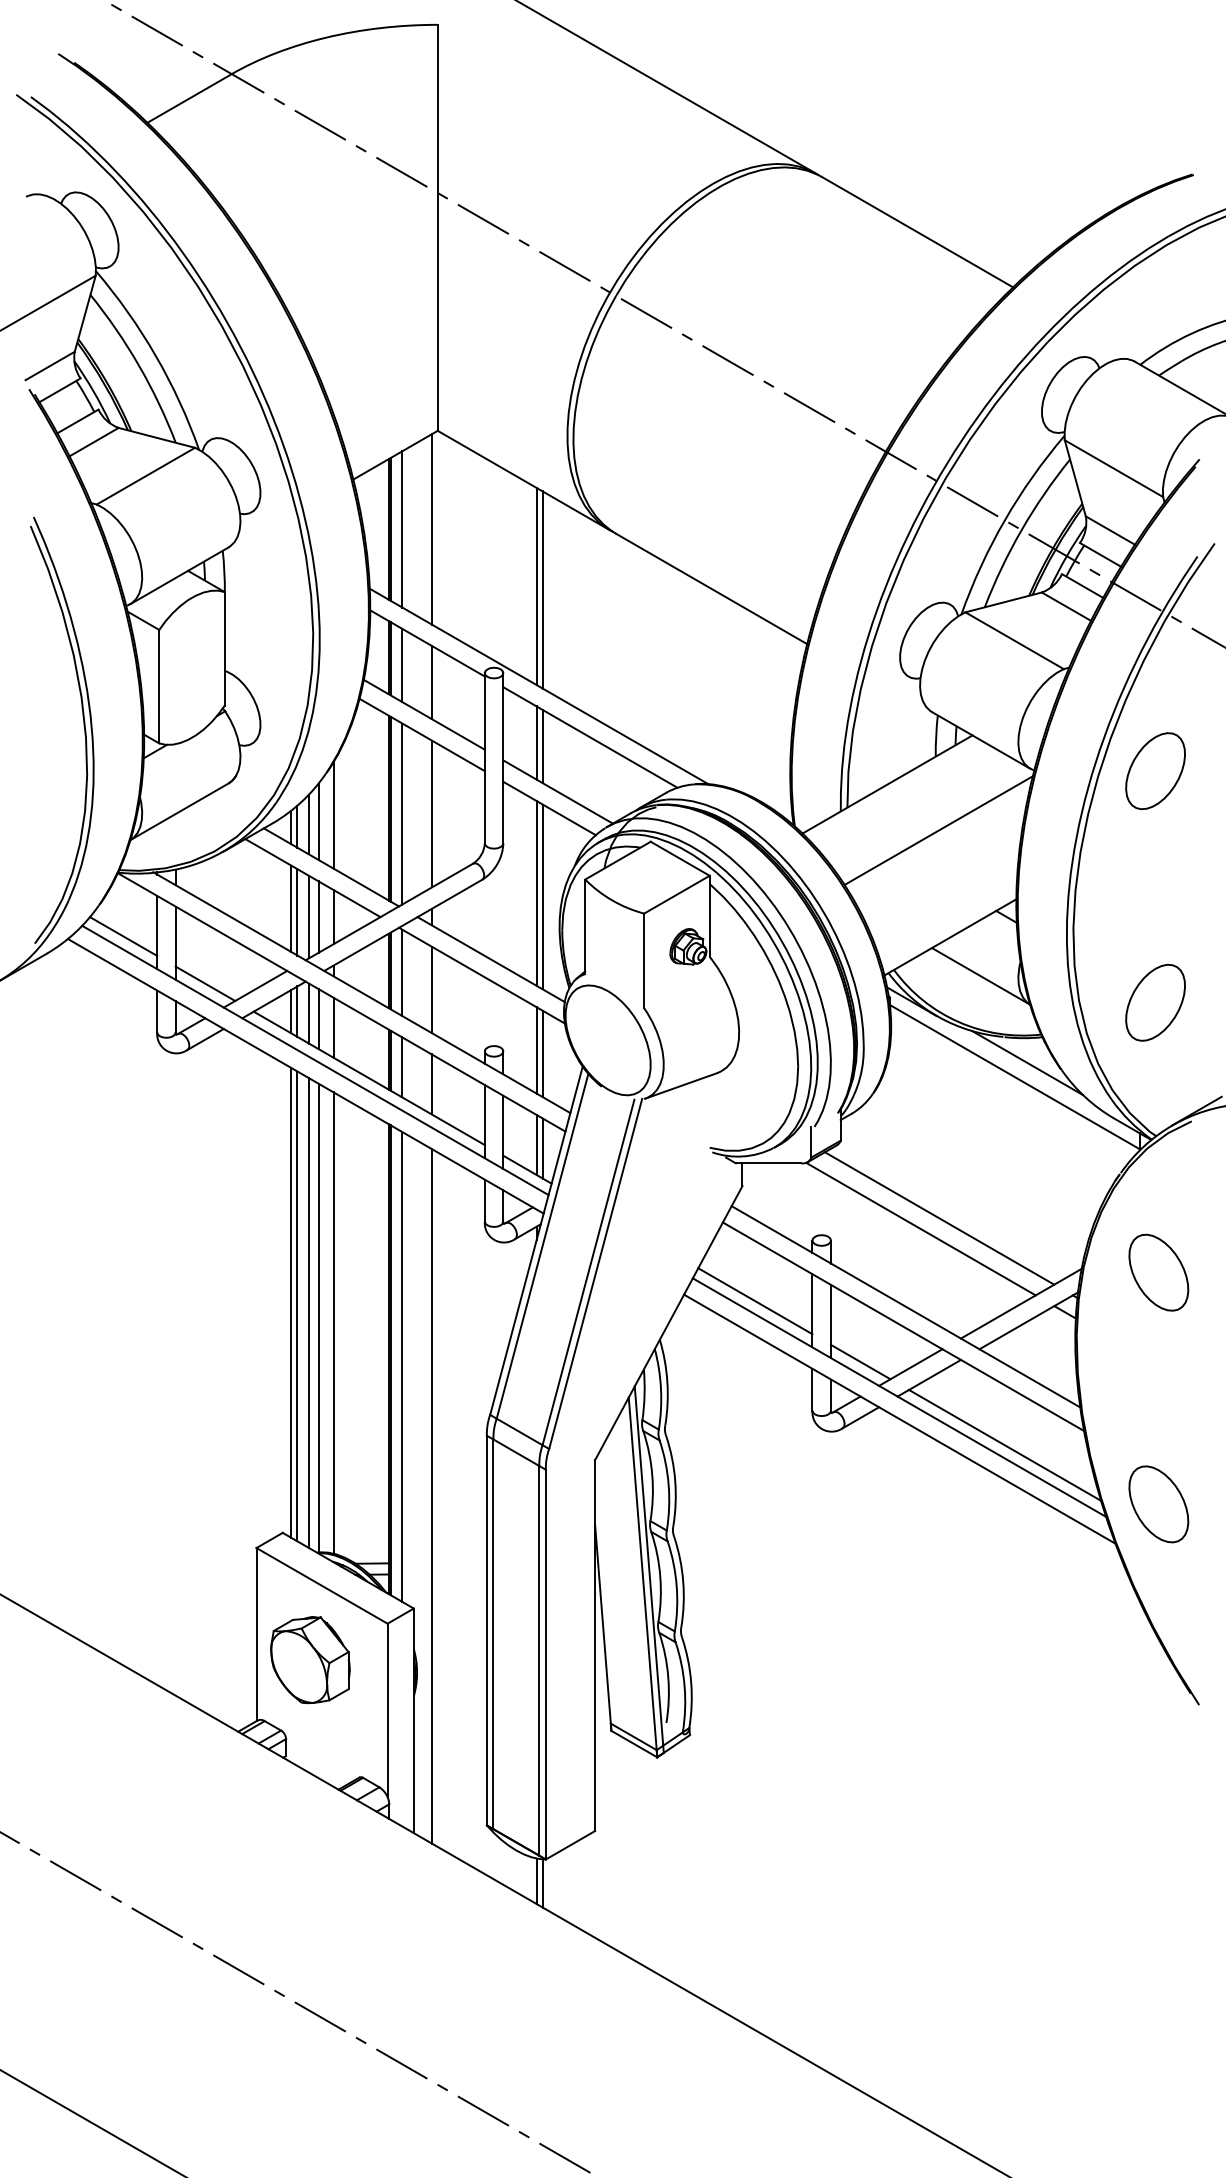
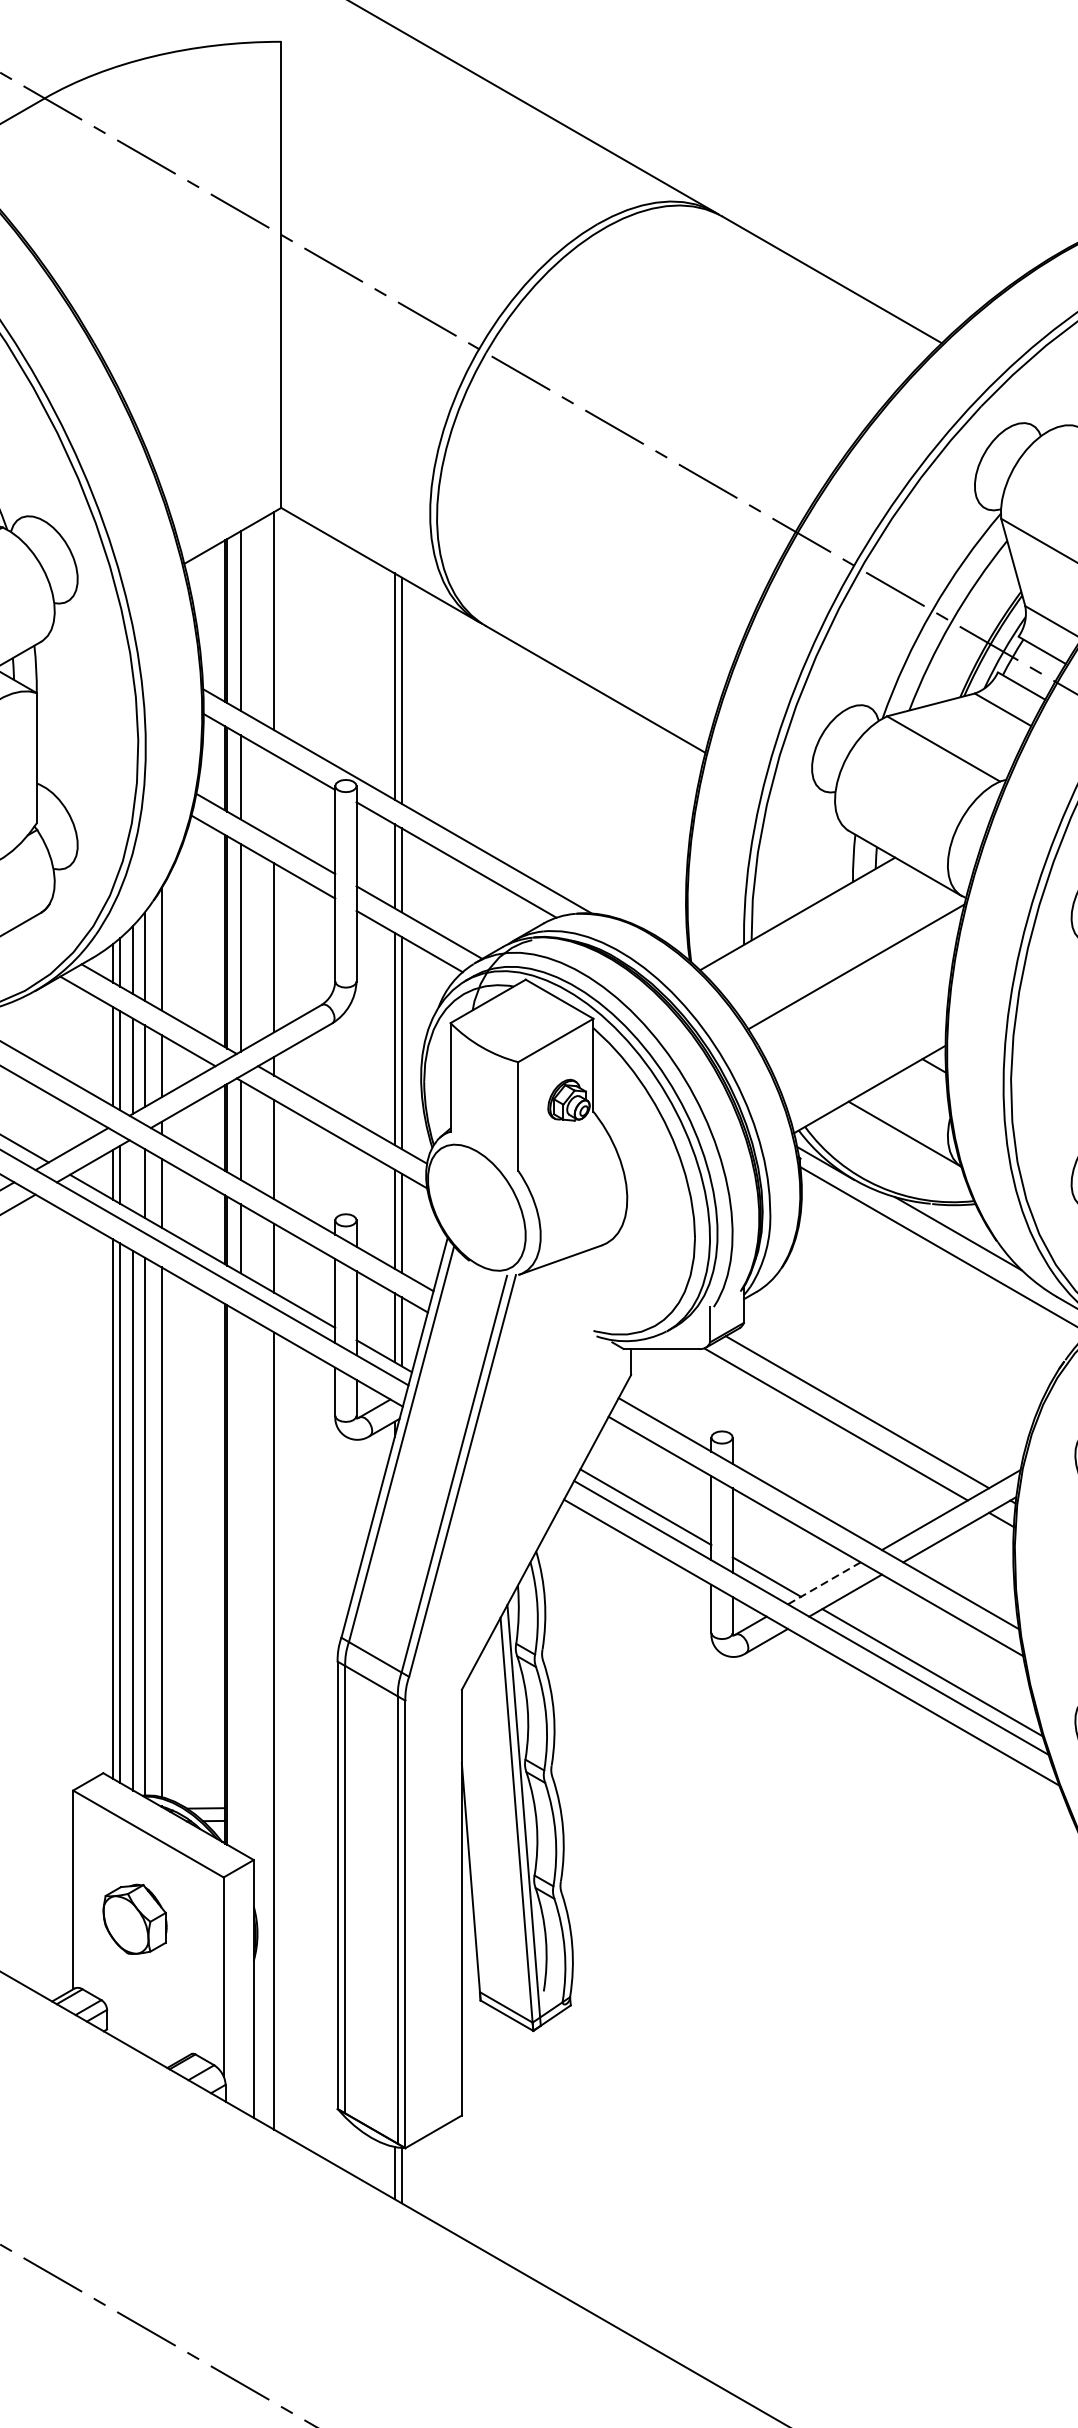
line: (431, 682) -> (274, 796), removed
line: (308, 1013) -> (132, 1176), removed
line: (402, 1366) -> (240, 1582), removed
line: (910, 1367) -> (824, 1583), solid -> dashed
part: (310, 1660) -> (135, 1919), size x0.7

